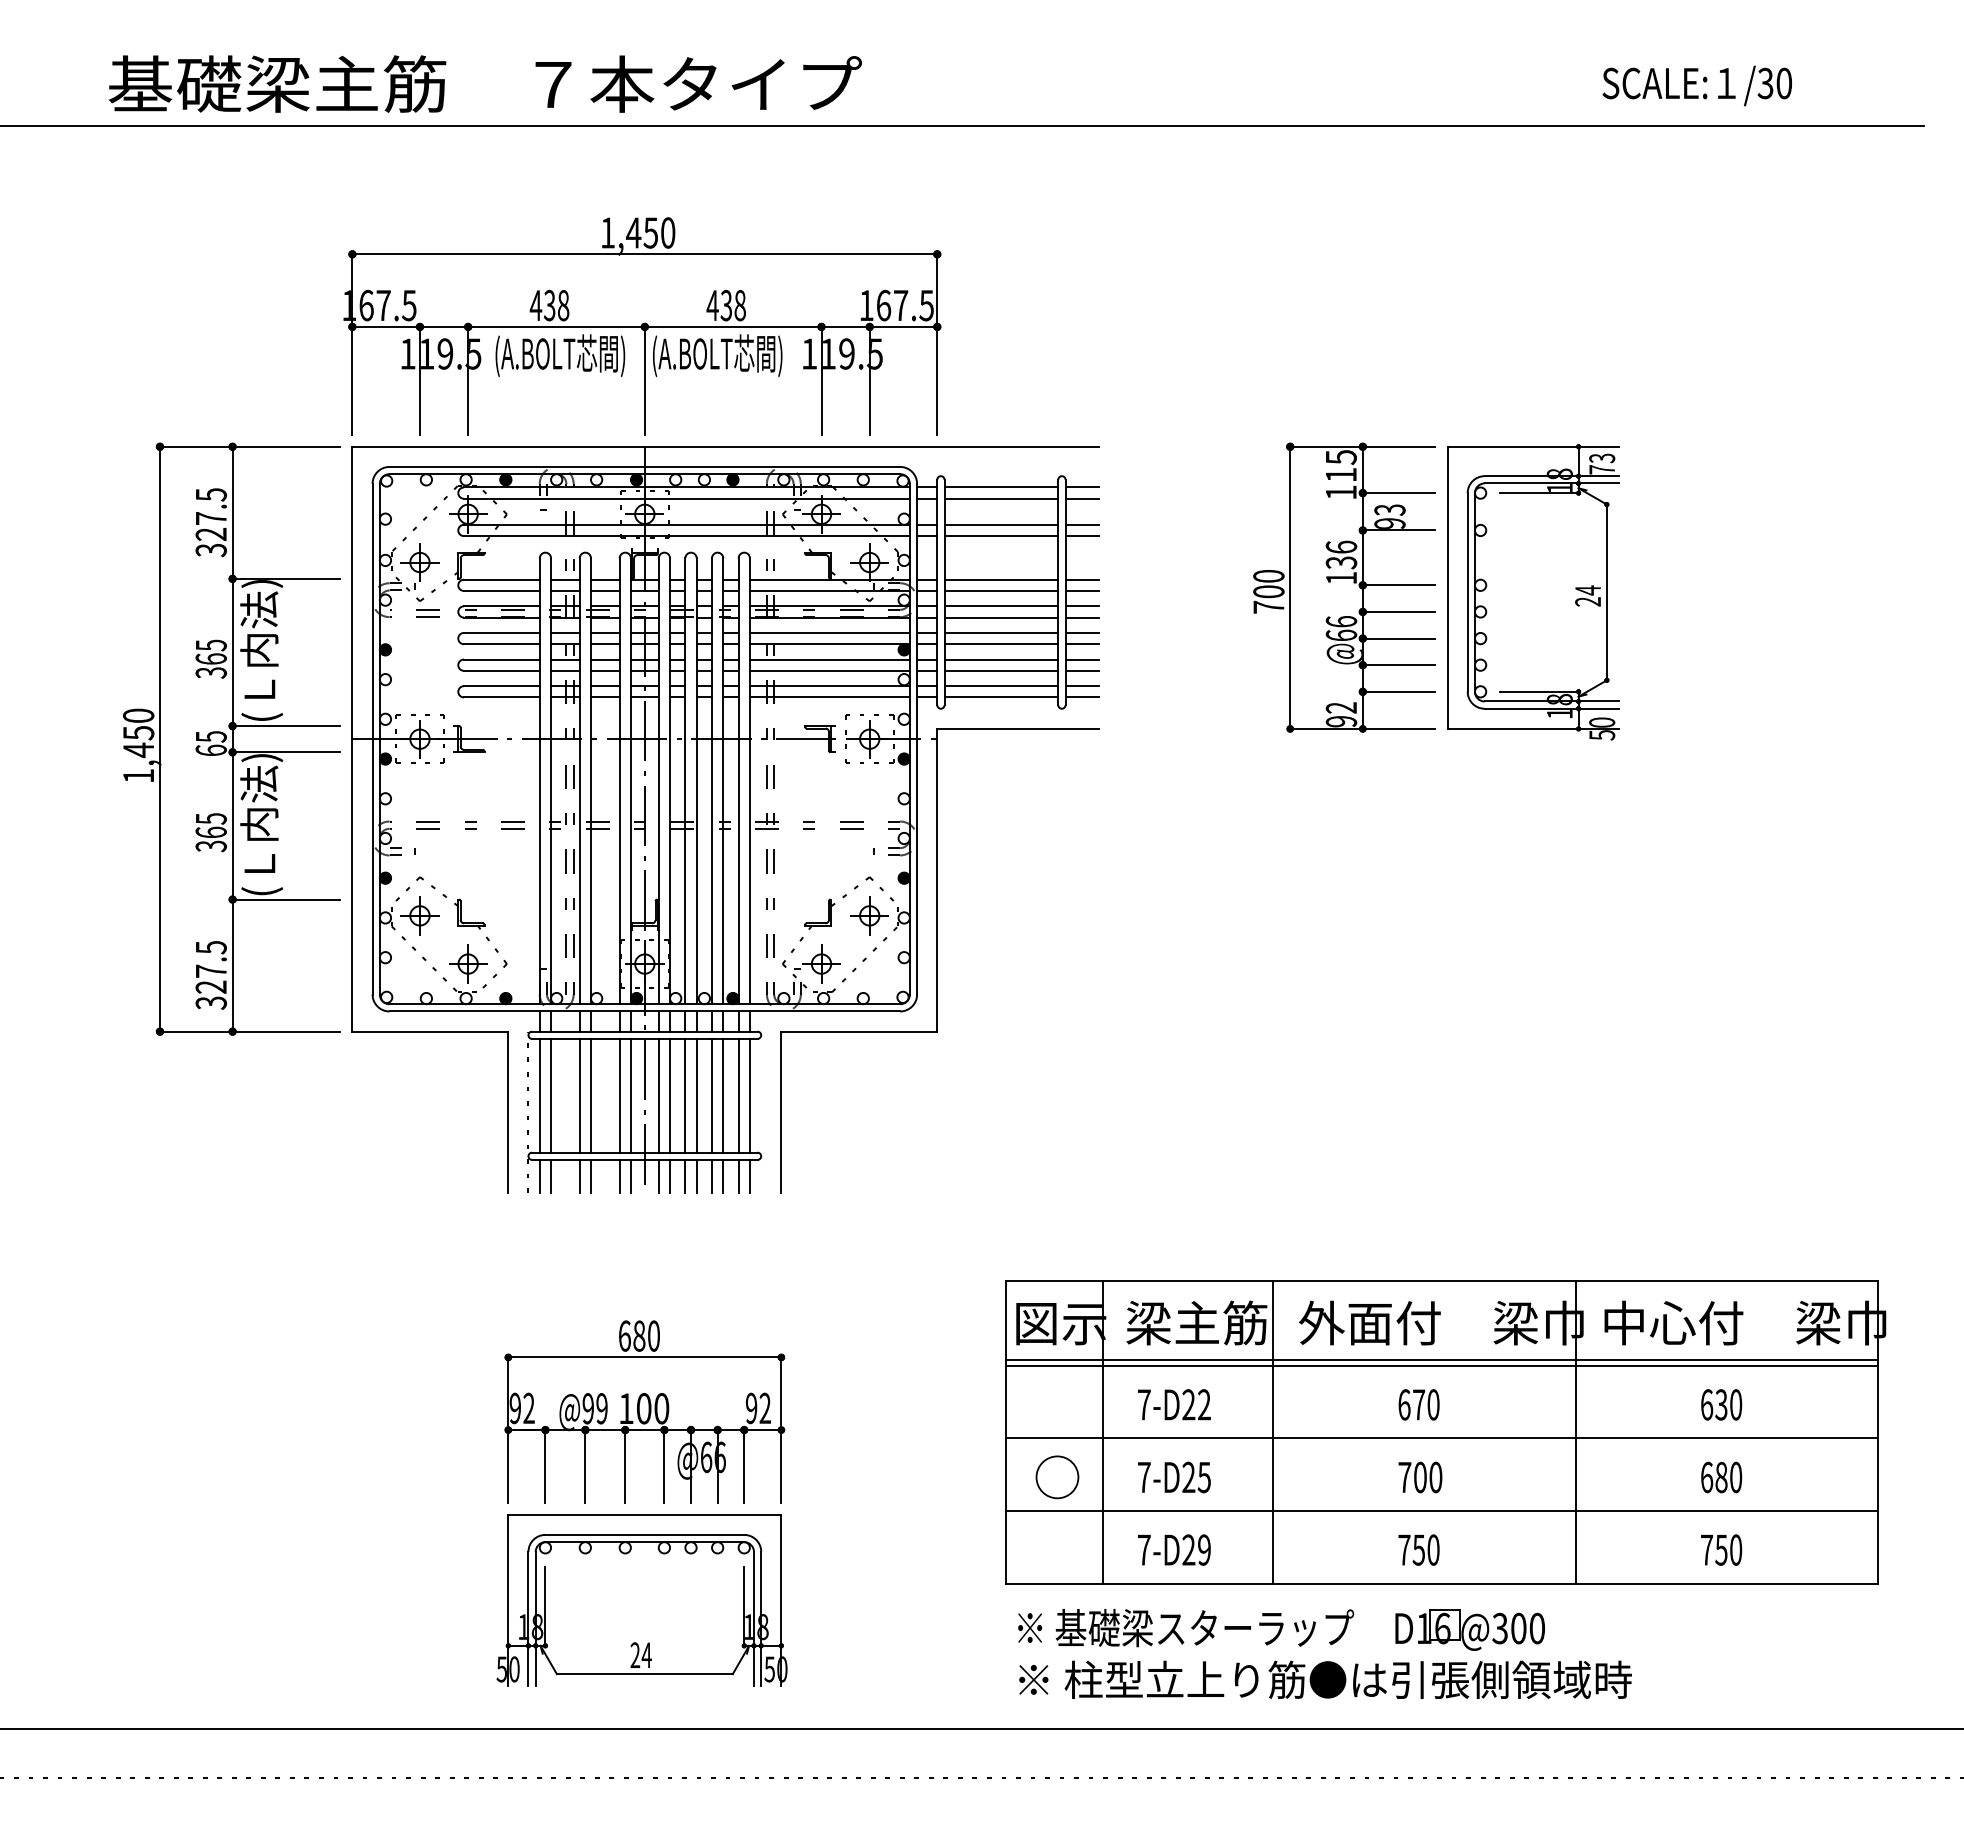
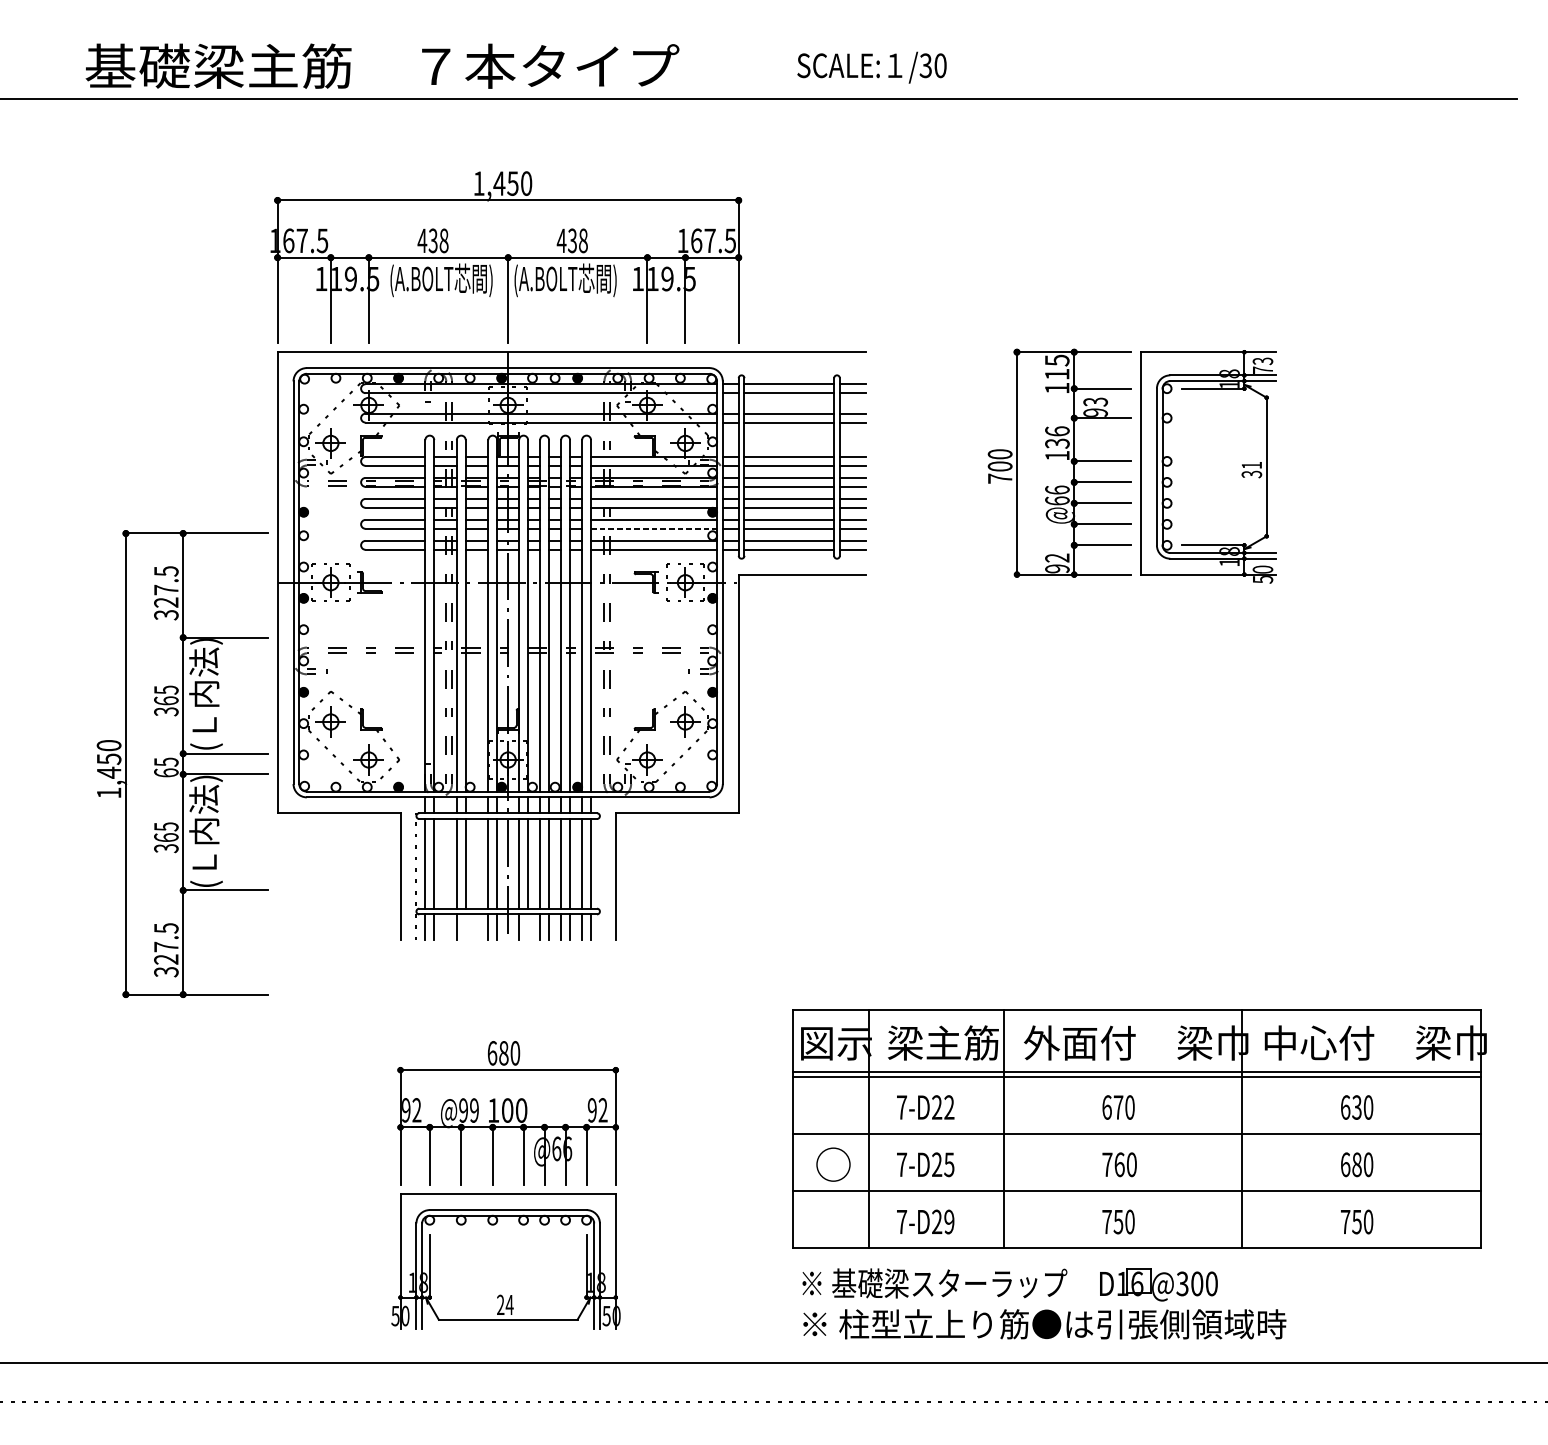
text: (1696, 85) -> (871, 67), moved
text: (1588, 595) -> (1252, 469), 24 -> 31
line: (829, 670) -> (653, 528), solid -> dashed
part: (231, 738) -> (182, 763), moved
line: (590, 1175) -> (465, 926), removed
line: (670, 1175) -> (528, 926), removed
text: (1420, 1477) -> (1119, 1164), 700 -> 760

